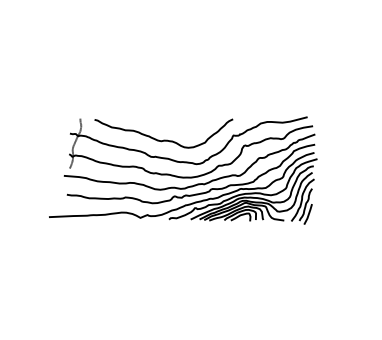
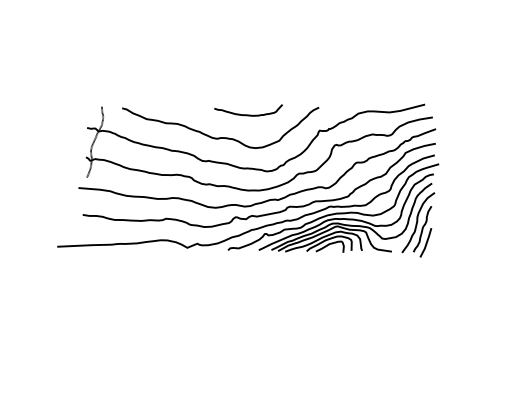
curve: (183, 123) -> (248, 113), added

